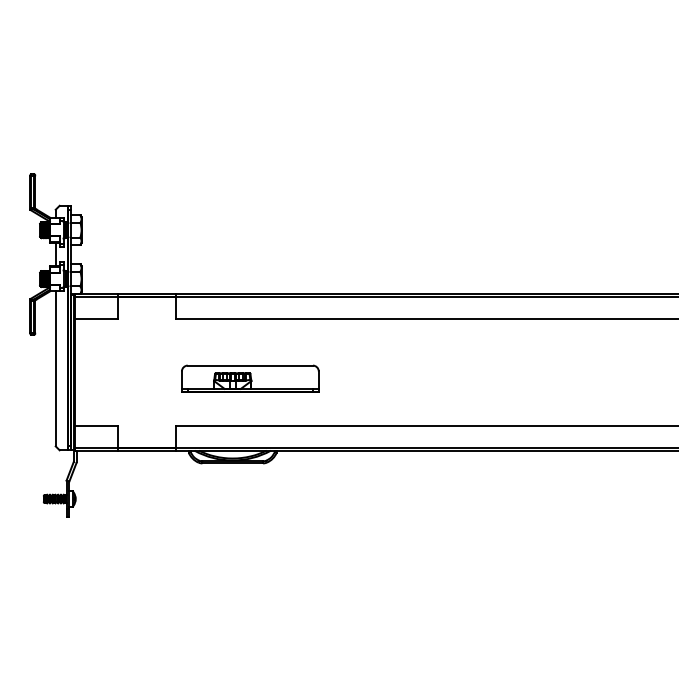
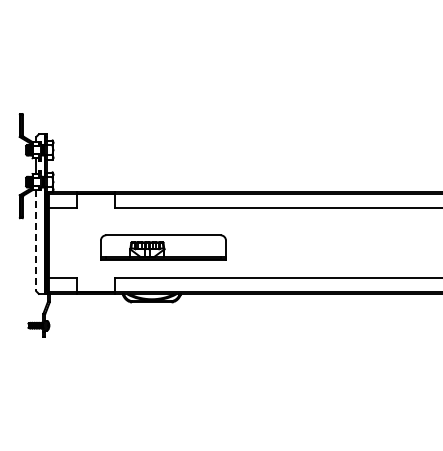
line: (56, 368) -> (36, 240), solid -> dashed
part: (249, 377) -> (162, 246), size x1.4

